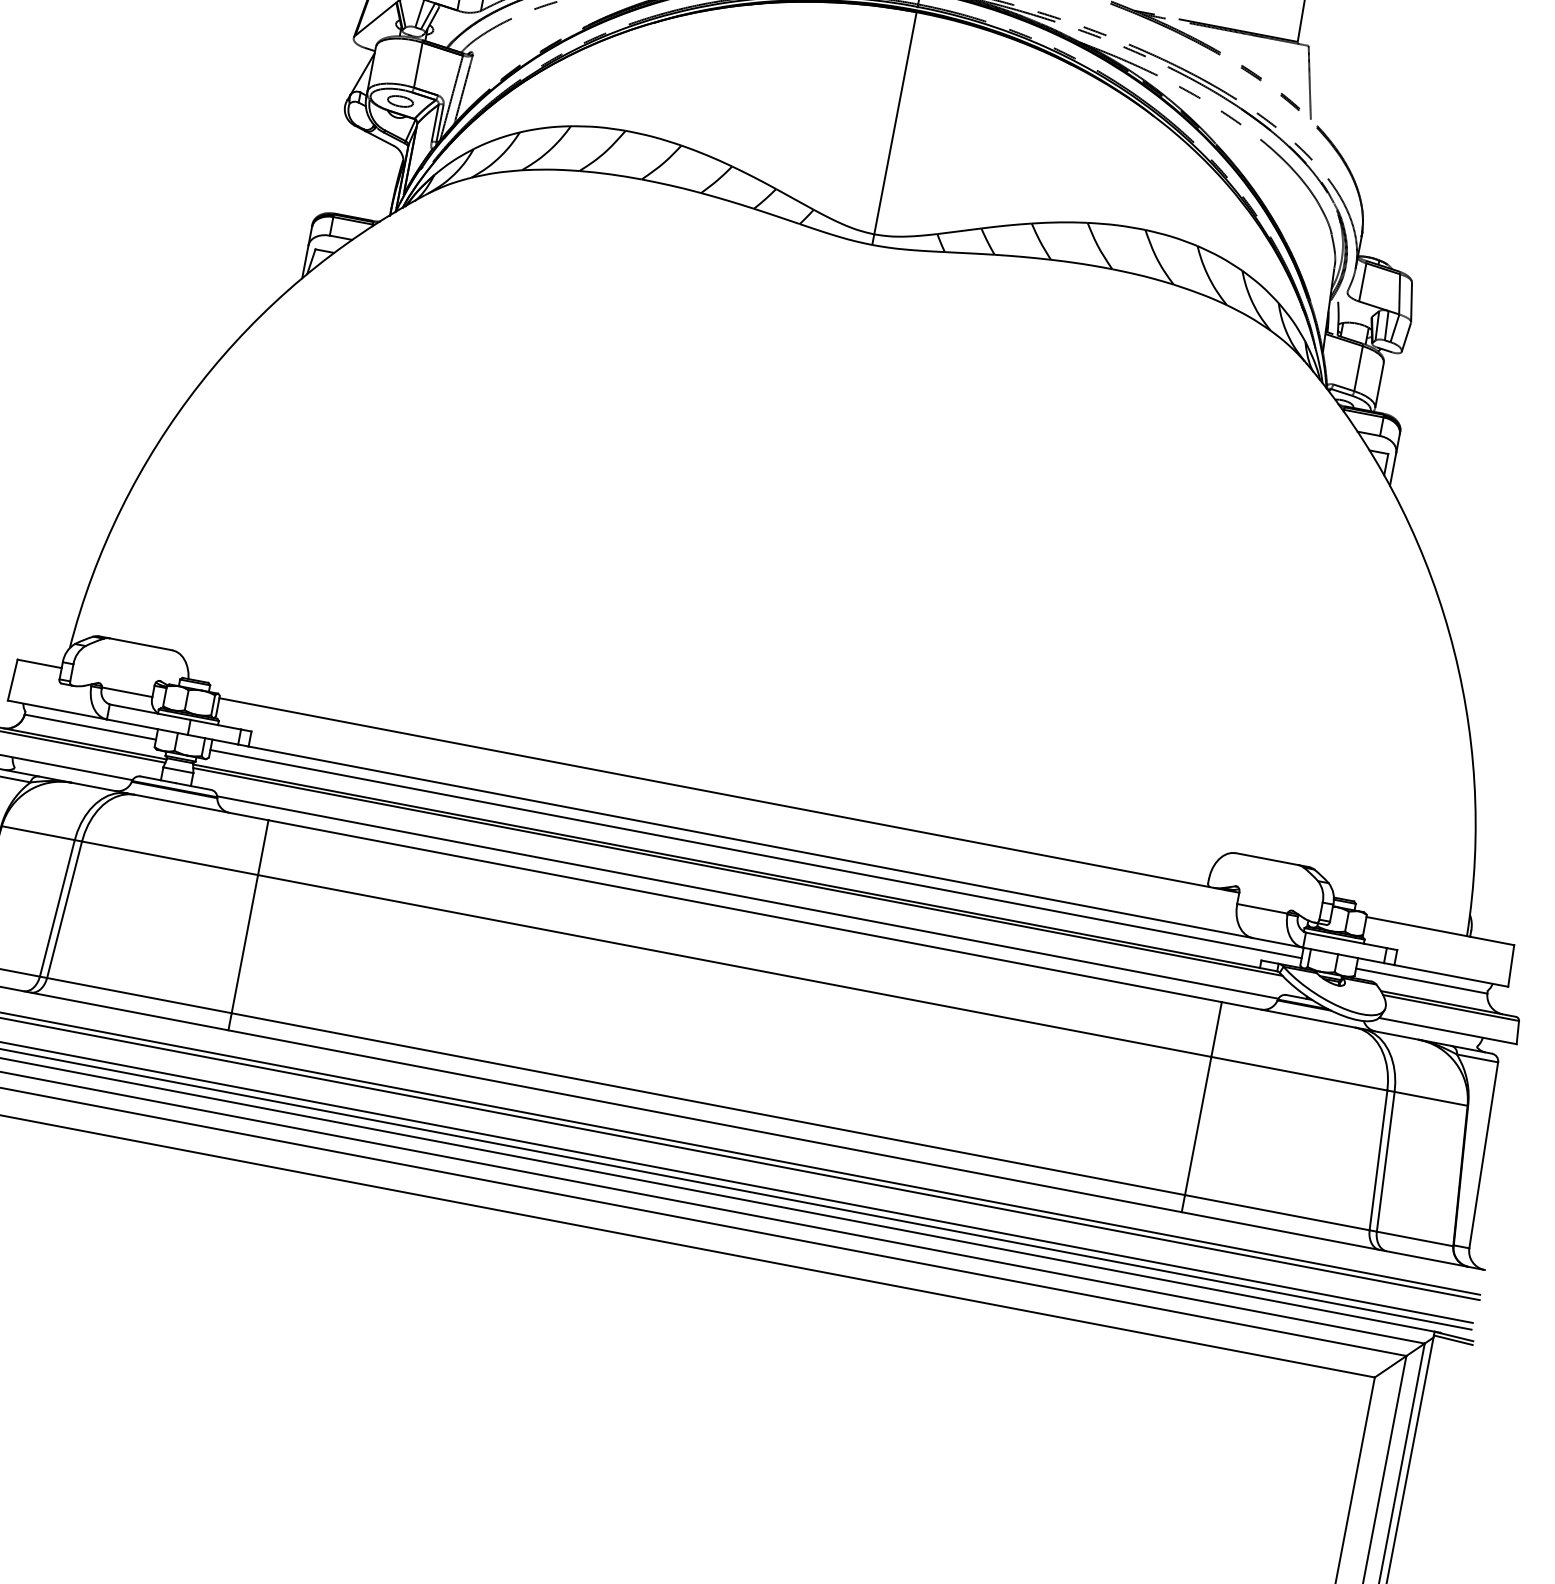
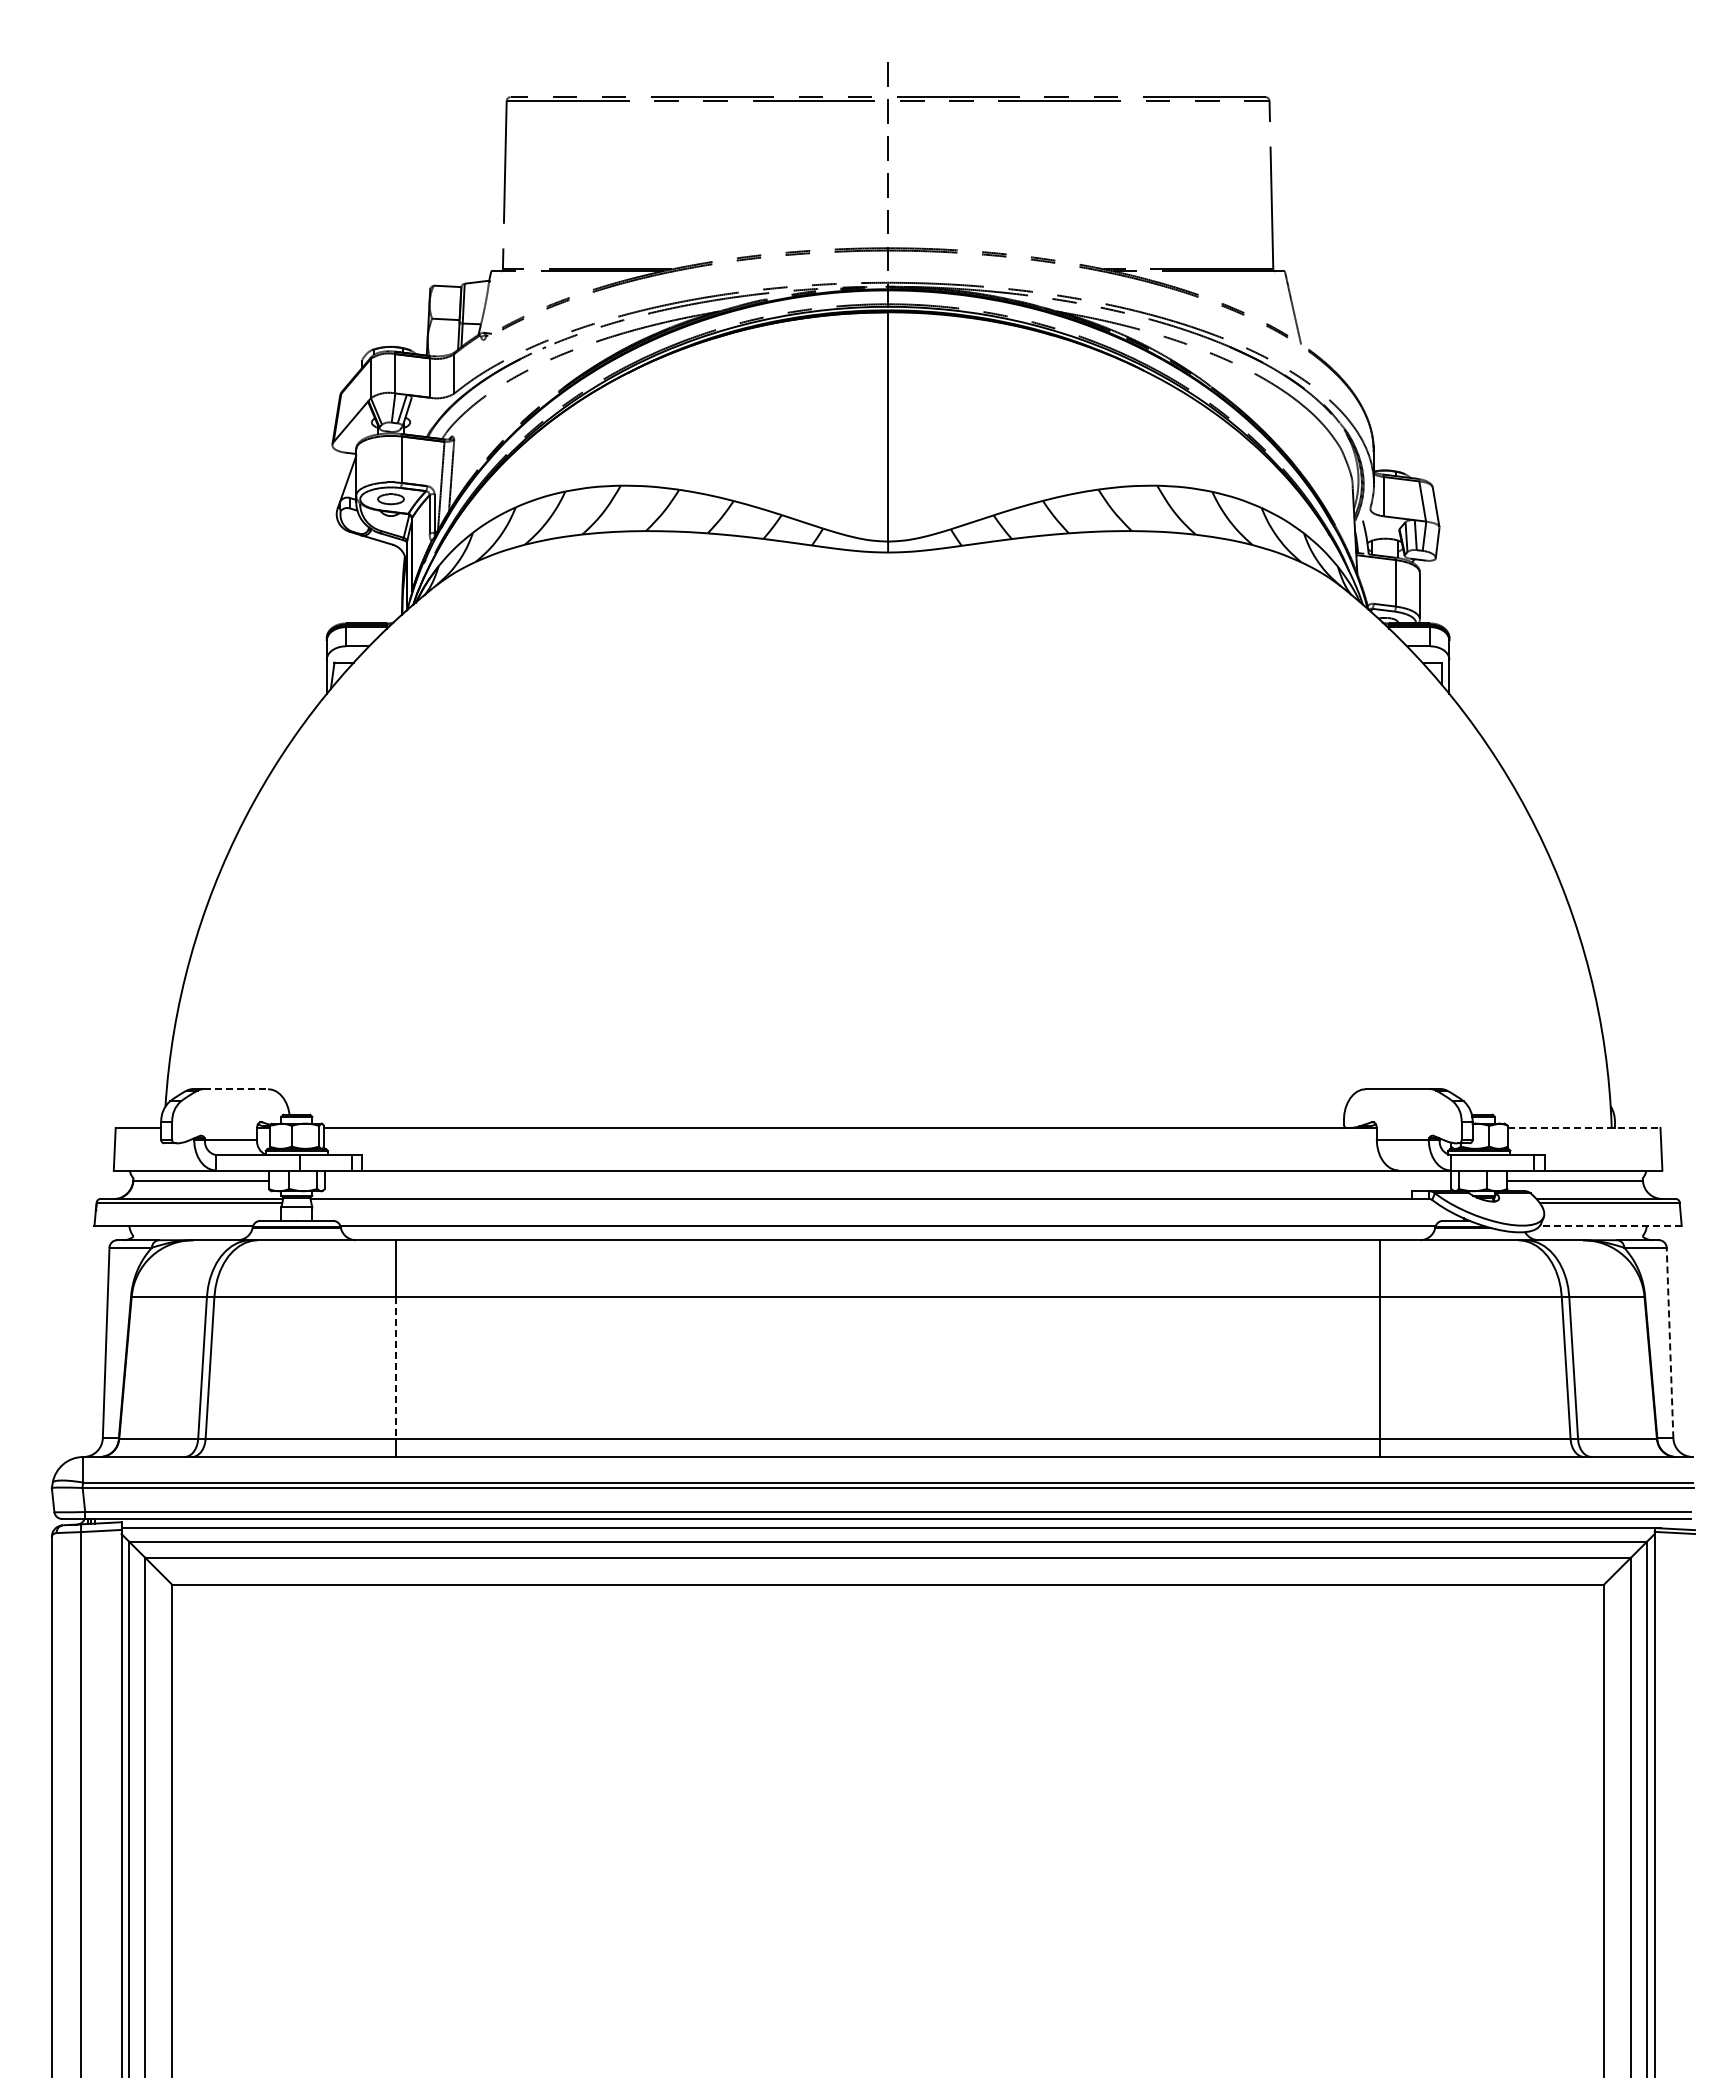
line: (141, 644) -> (236, 1089), solid -> dashed
line: (755, 854) -> (887, 1181), removed
line: (737, 871) -> (873, 1202), removed
line: (1440, 930) -> (1584, 1127), solid -> dashed
line: (245, 944) -> (396, 1368), solid -> dashed
line: (1447, 1031) -> (1610, 1226), solid -> dashed
line: (1484, 1154) -> (1670, 1342), solid -> dashed

